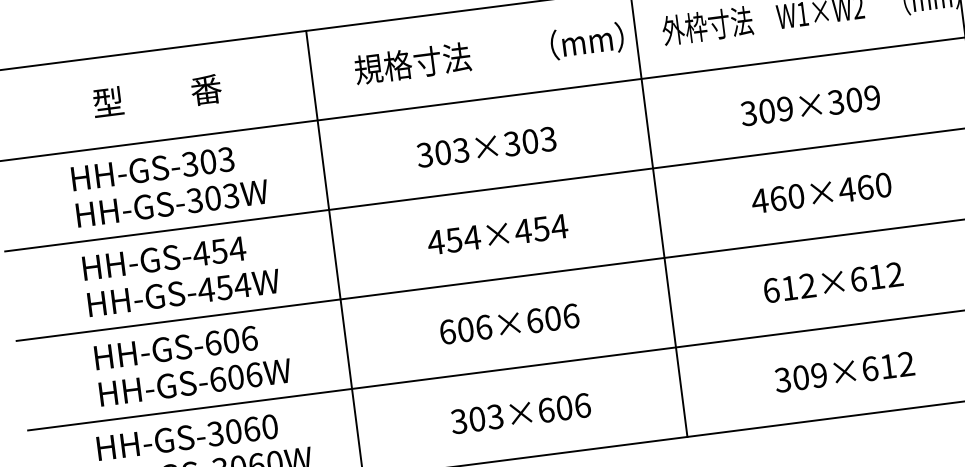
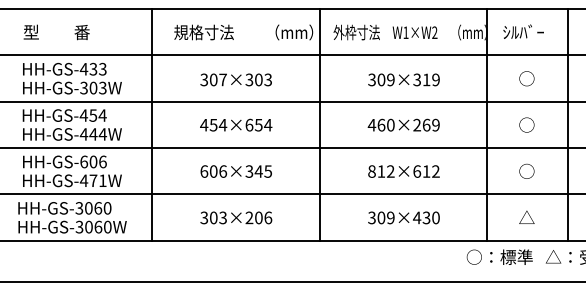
text: (156, 96) -> (56, 32), moved
text: (853, 99) -> (426, 79), 309×309 -> 309×319
text: (460, 149) -> (222, 79), 303×303 -> 307×303
text: (198, 161) -> (88, 68), HH-GS-303 -> HH-GS-433
text: (863, 186) -> (425, 124), 460×460 -> 460×269
text: (523, 229) -> (249, 124), 454×454 -> 454×654
text: (224, 287) -> (93, 134), HH-GS-454W -> HH-GS-444W
text: (770, 290) -> (371, 171), 612×612 -> 812×612
text: (552, 318) -> (258, 171), 606×606 -> 606×345
text: (888, 365) -> (426, 217), 309×612 -> 309×430
text: (233, 376) -> (92, 180), HH-GS-606W -> HH-GS-471W
text: (546, 409) -> (249, 217), 303×606 -> 303×206

